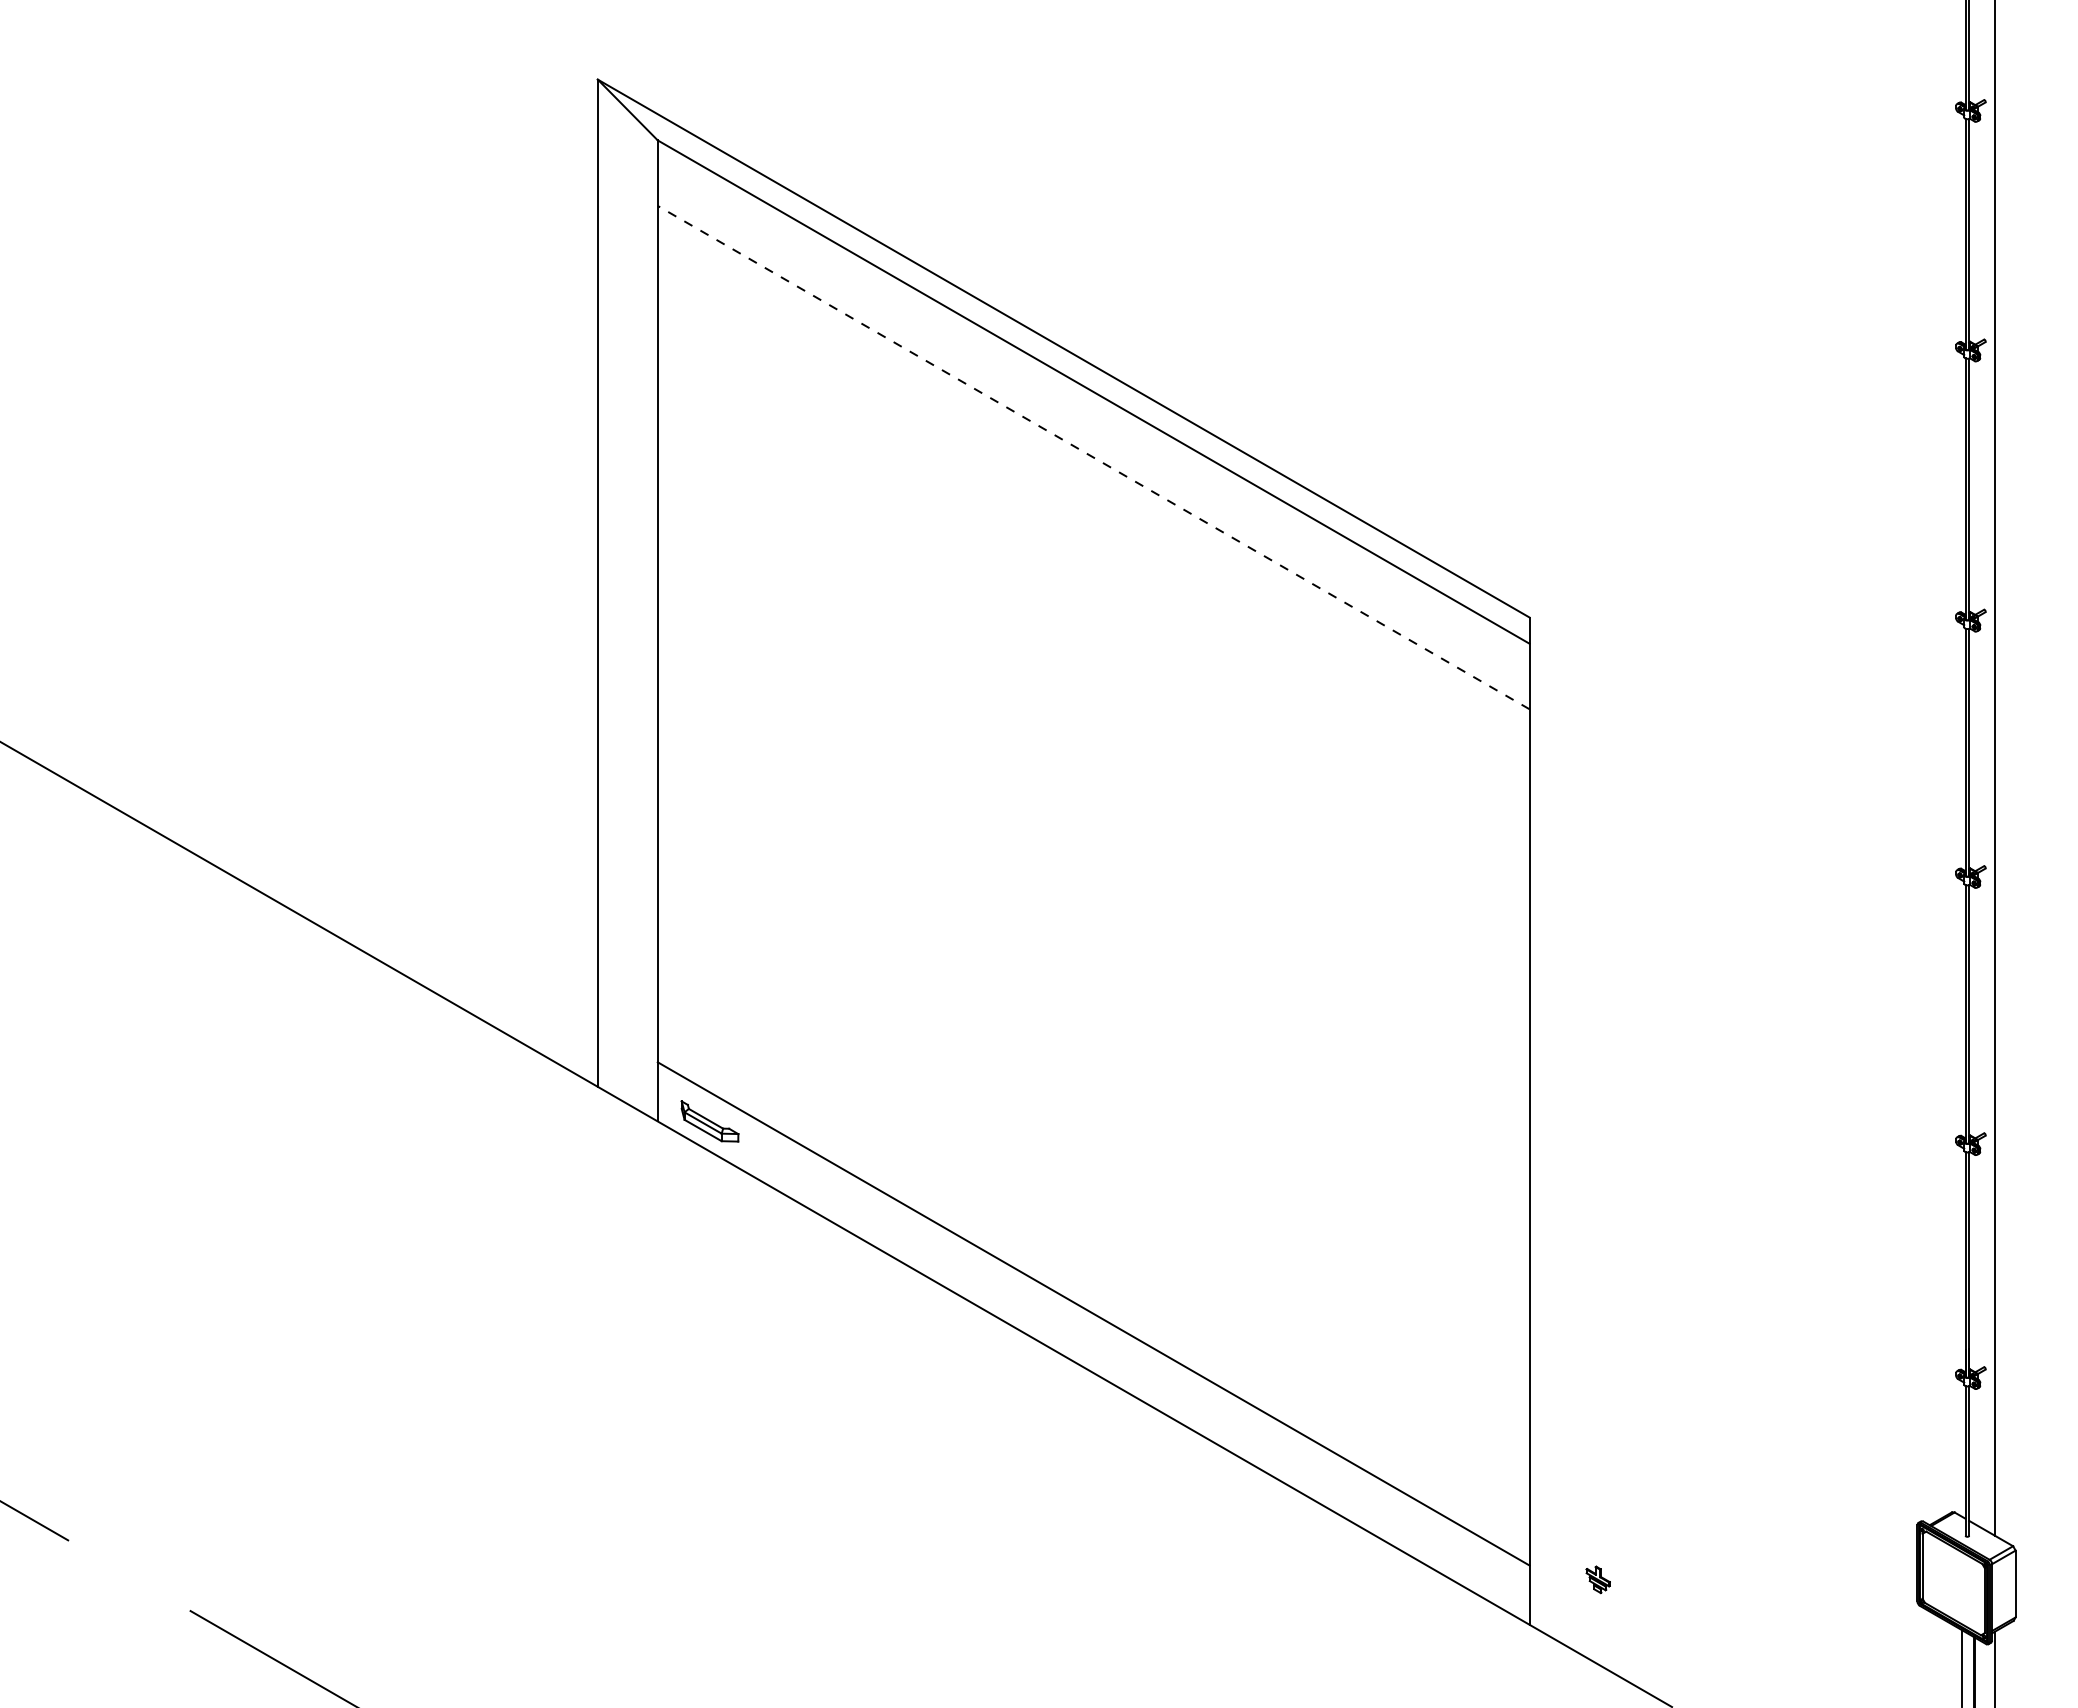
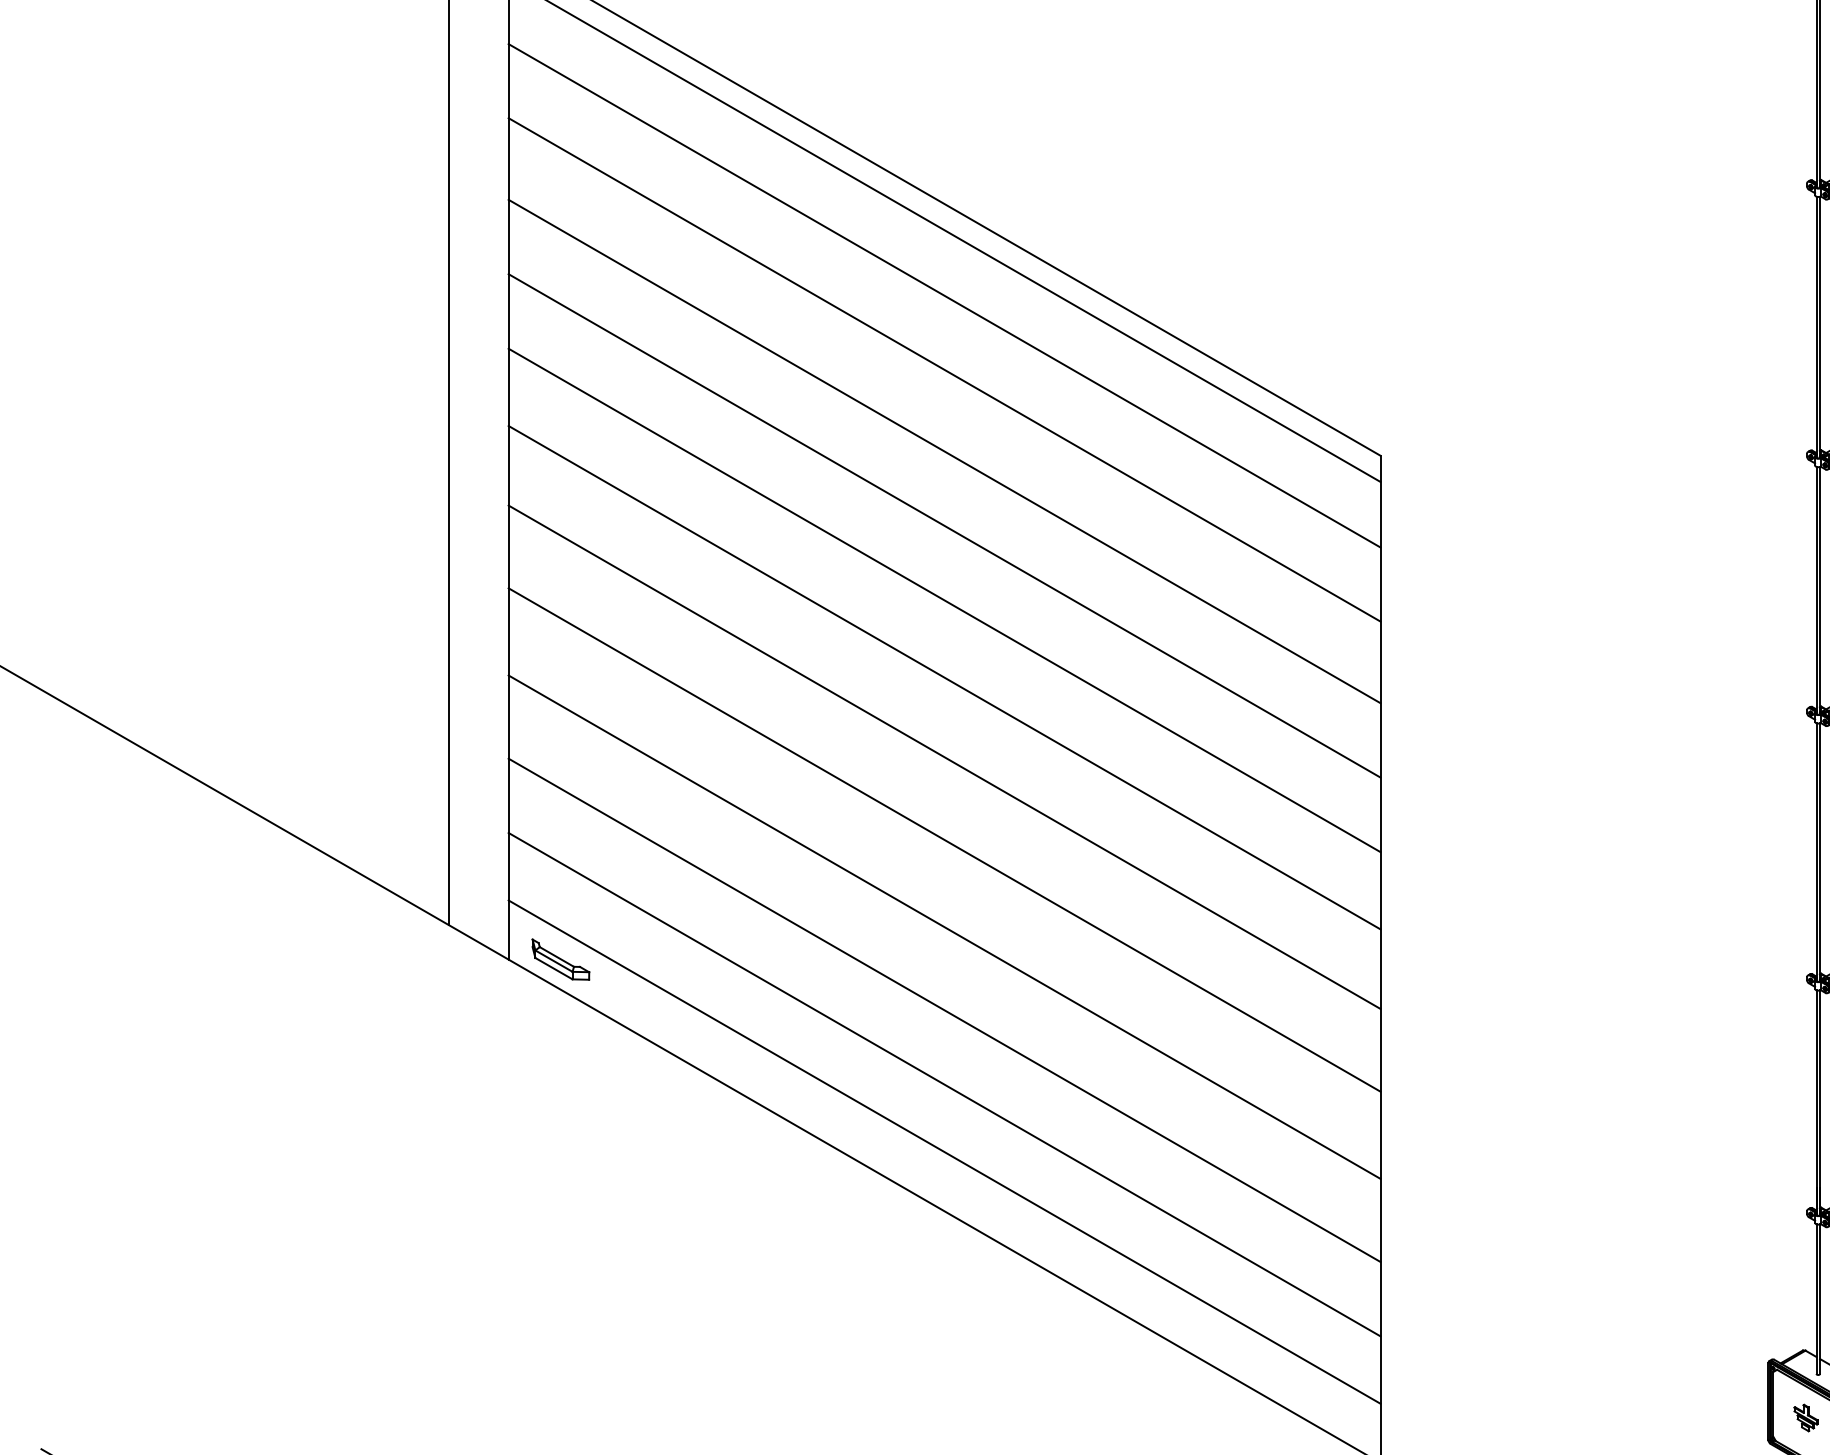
line: (1093, 457) -> (944, 295), dashed -> solid
line: (1093, 531) -> (944, 369), added
line: (1093, 613) -> (944, 451), added
line: (1093, 687) -> (944, 525), added
line: (1093, 761) -> (944, 599), added
line: (1093, 839) -> (944, 677), added
line: (1093, 918) -> (944, 756), added
line: (1093, 1001) -> (944, 839), added
line: (1093, 1088) -> (944, 926), added
line: (1093, 1171) -> (944, 1009), added
line: (1093, 1246) -> (944, 1084), added
part: (1597, 1579) -> (1805, 1417), moved

